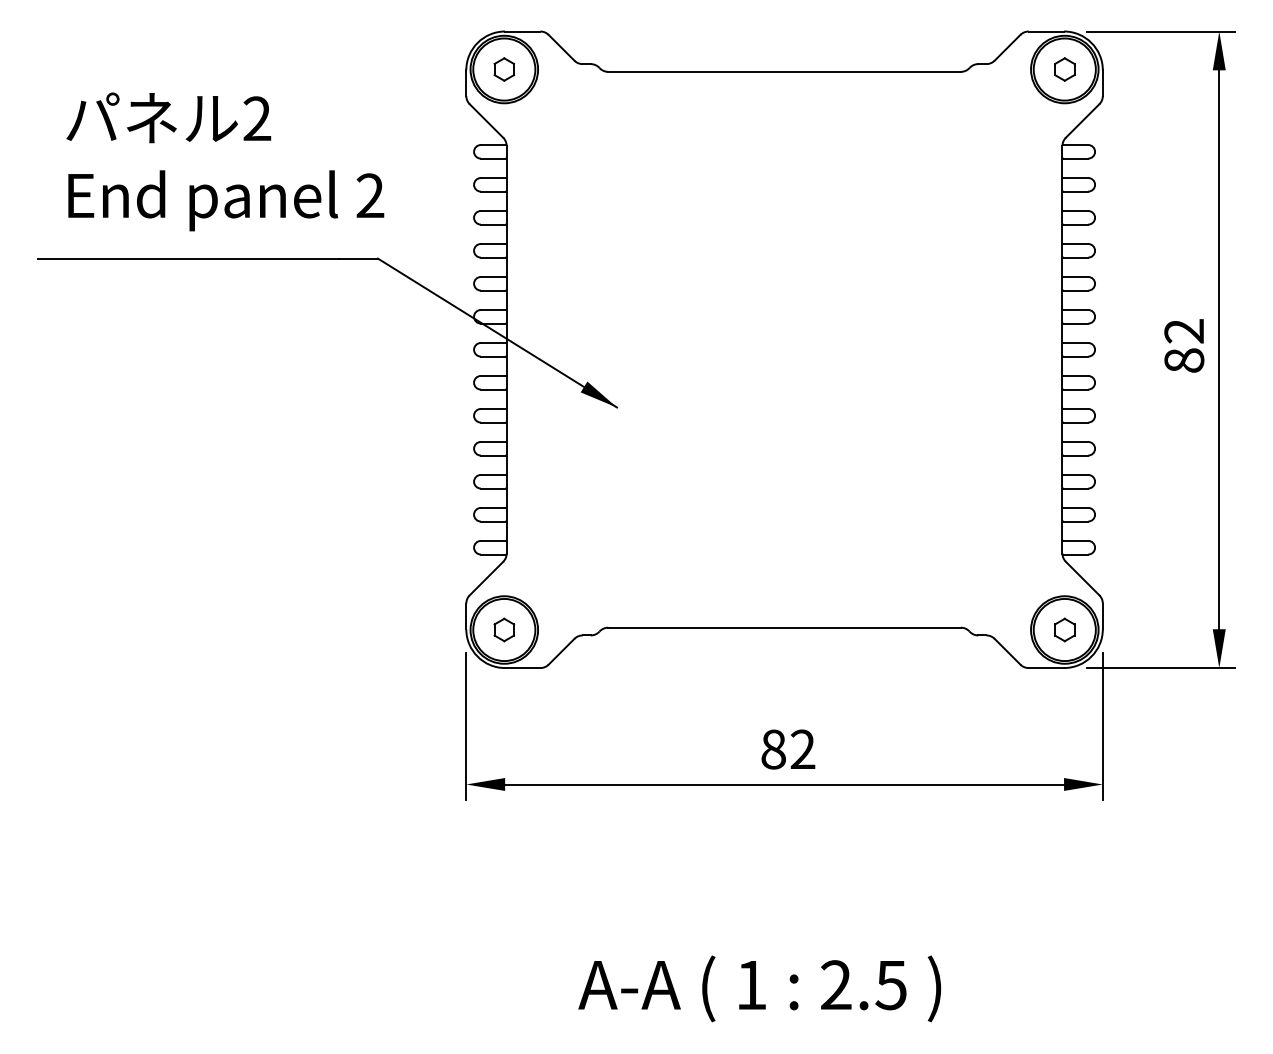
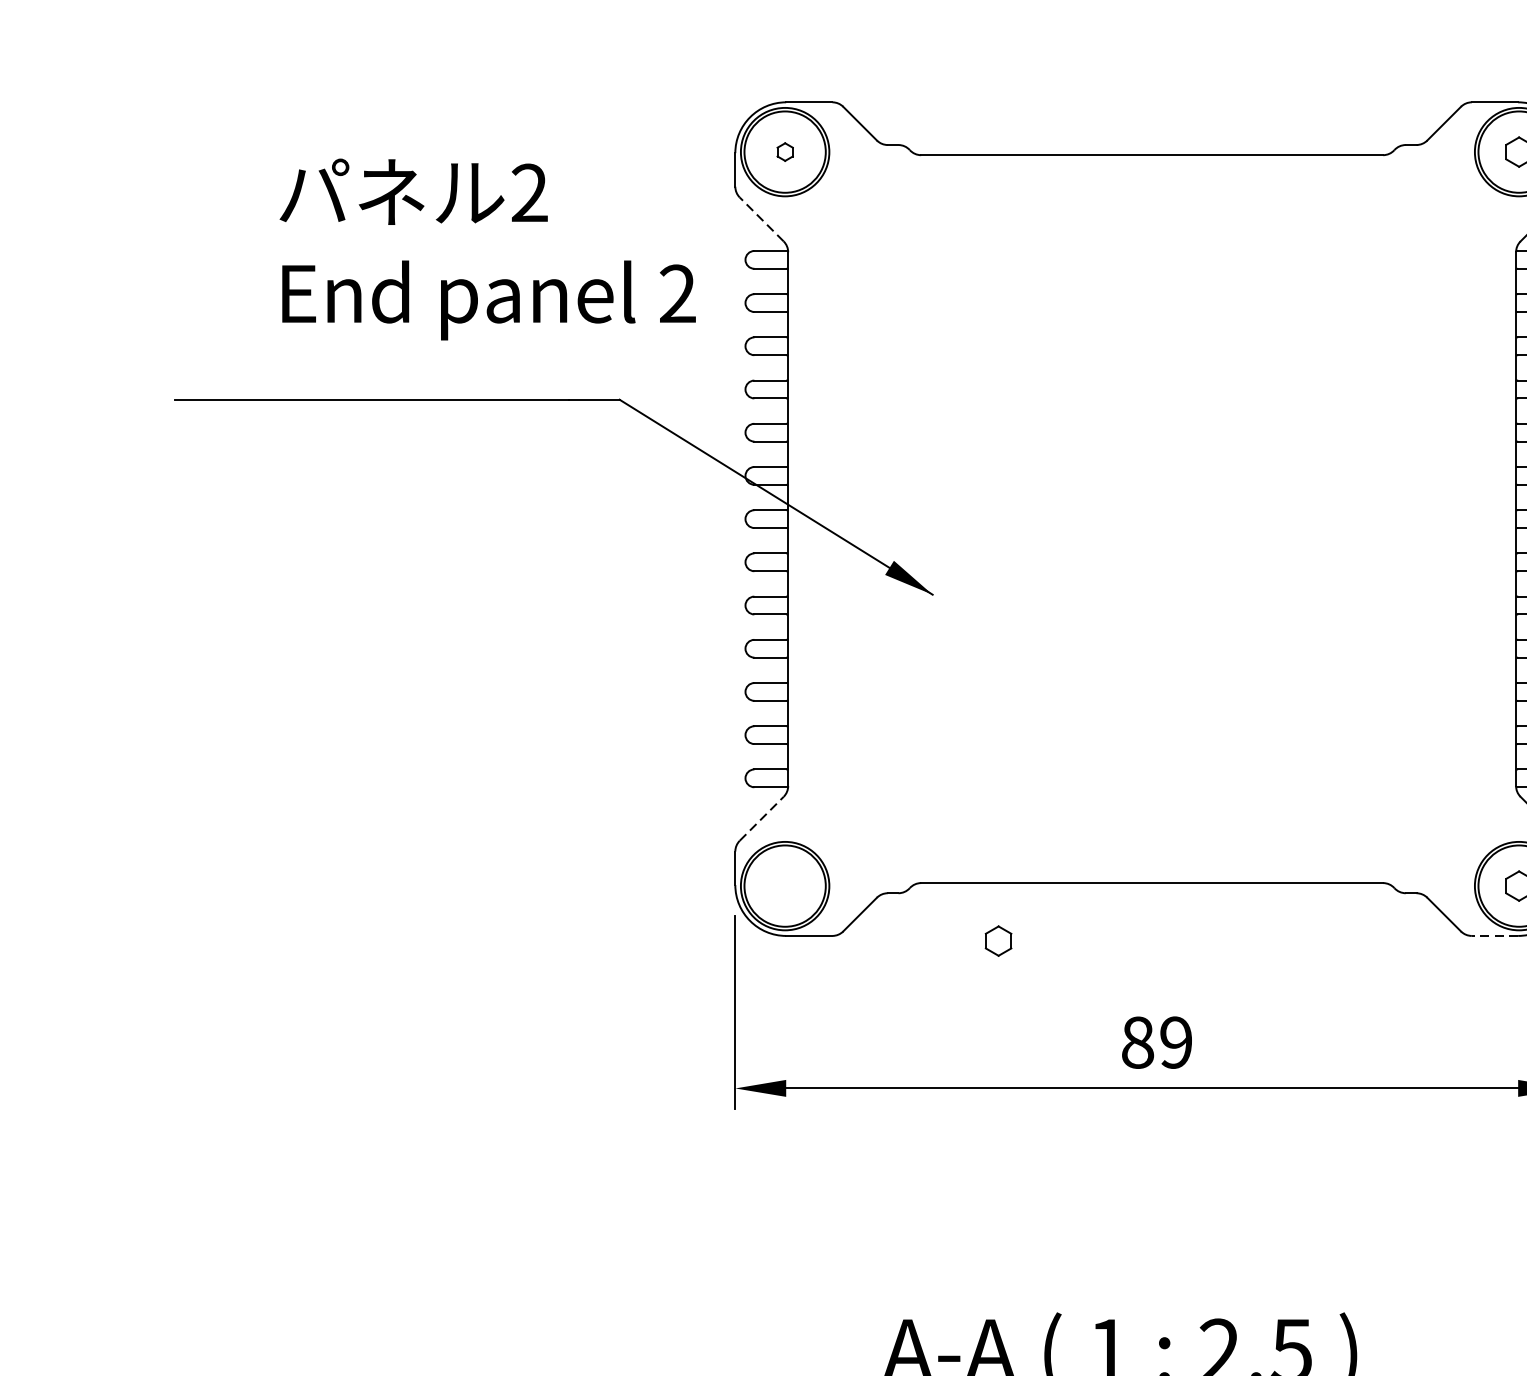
part: (504, 69) -> (785, 152), size x0.6
line: (486, 120) -> (761, 218), solid -> dashed
text: (225, 161) -> (488, 248), moved
line: (486, 578) -> (761, 818), solid -> dashed
part: (504, 629) -> (998, 940), moved
line: (1046, 668) -> (1495, 936), solid -> dashed
text: (802, 749) -> (1175, 1042), 82 -> 89

